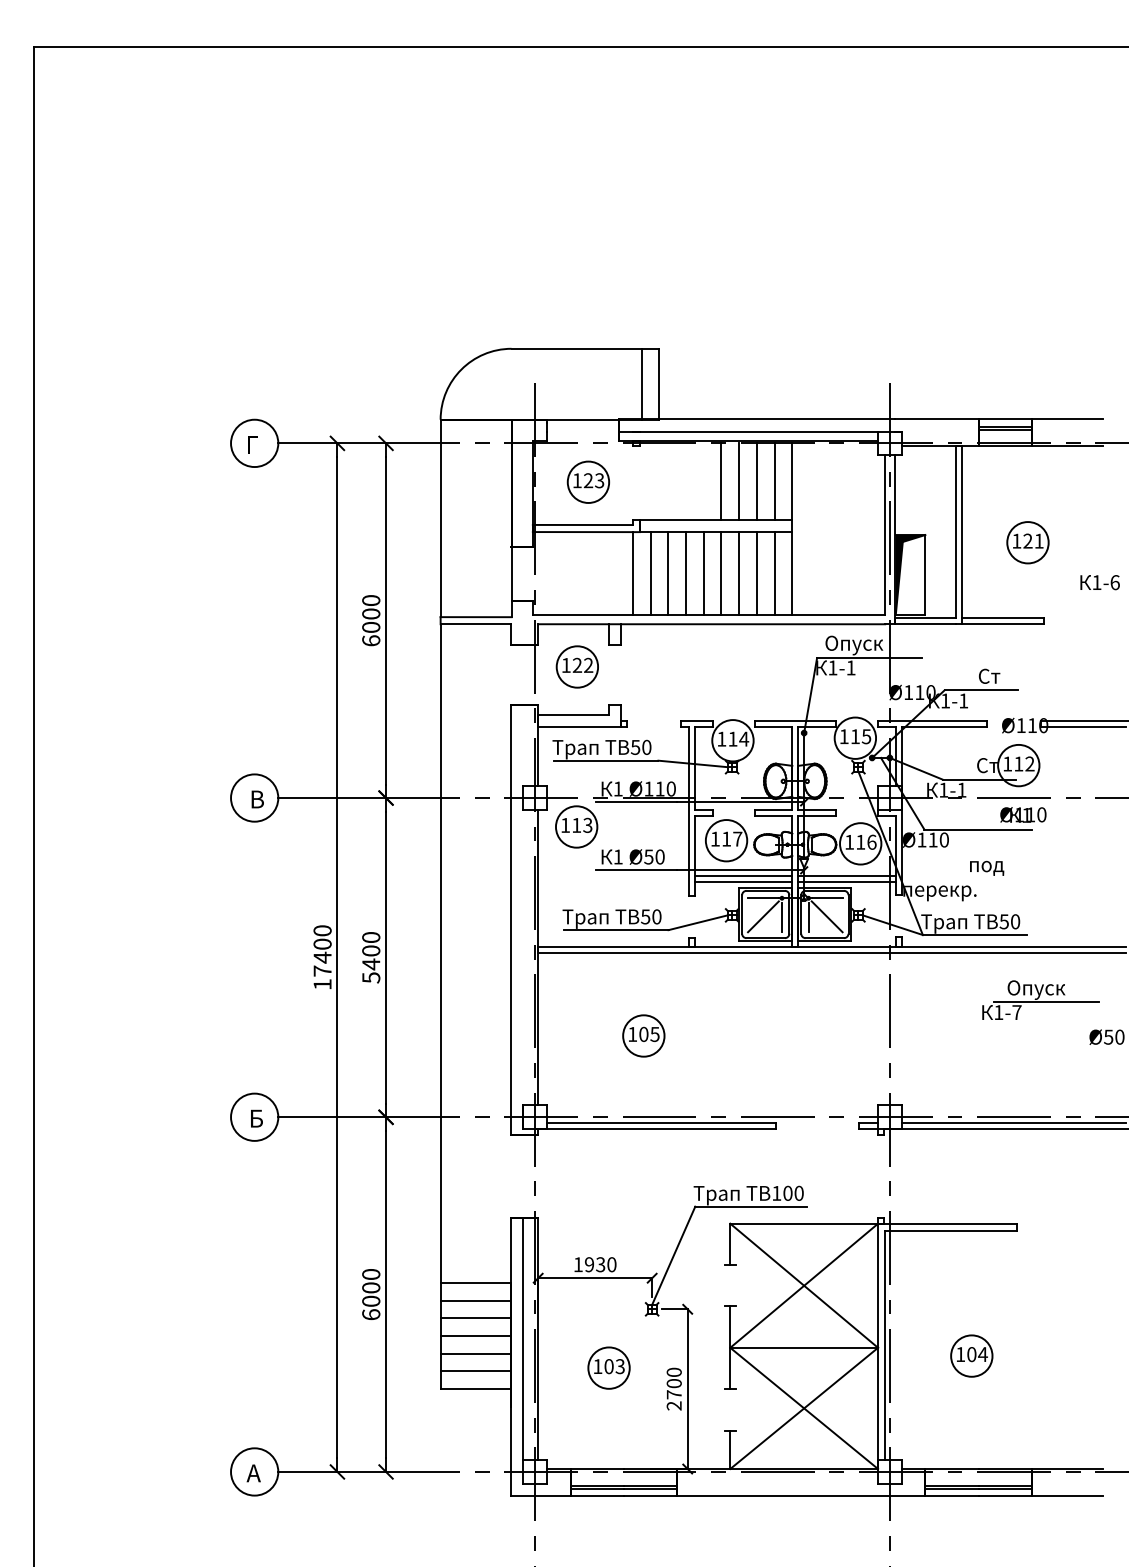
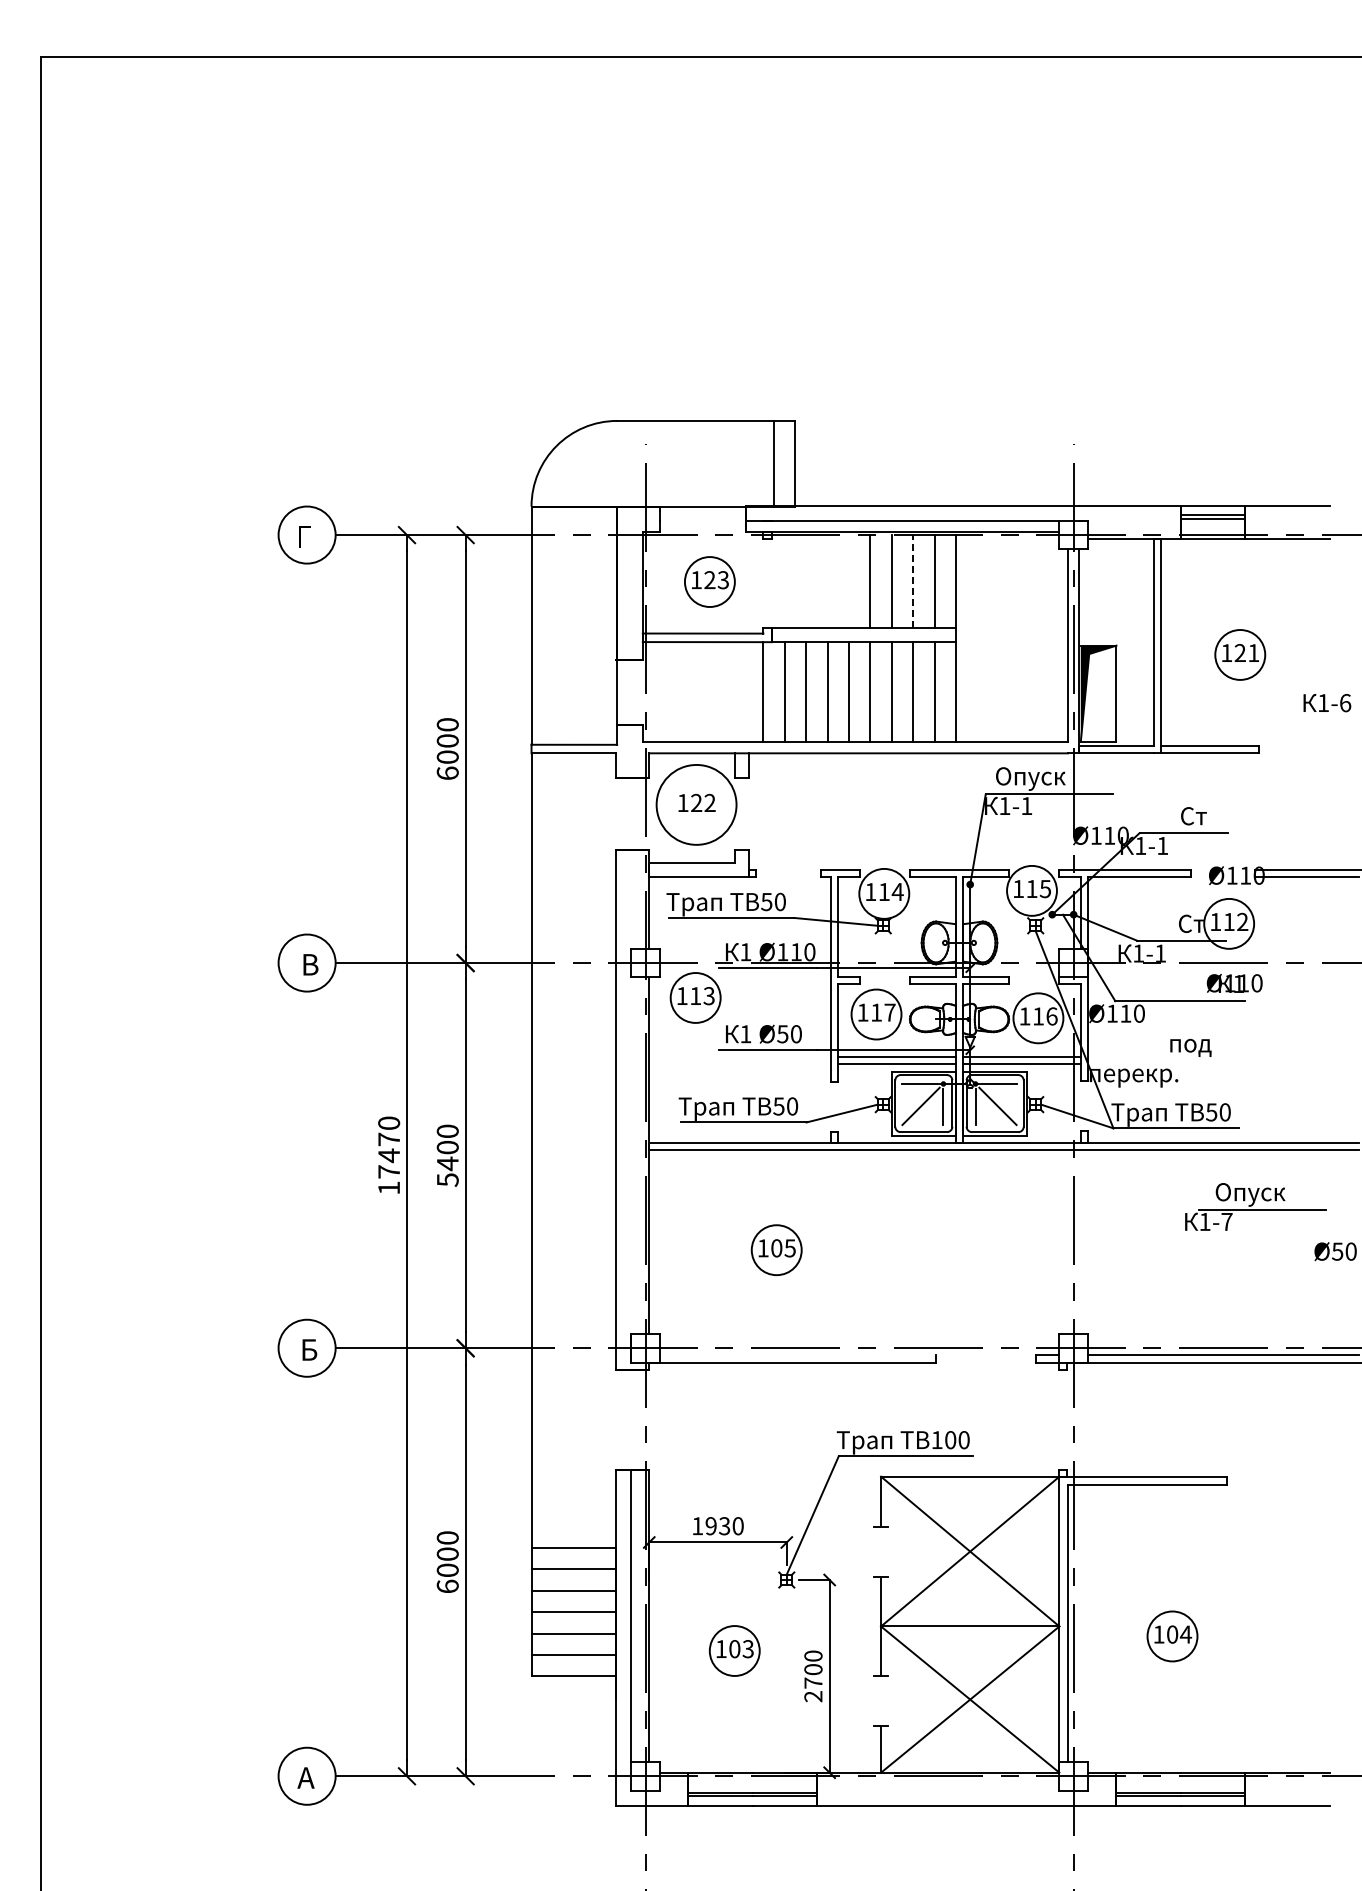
line: (757, 481) -> (913, 580), solid -> dashed
circle: (577, 666) -> (696, 804), size x1.6
text: (322, 944) -> (389, 1139), 17400 -> 17470
line: (661, 1123) -> (797, 1355), removed

